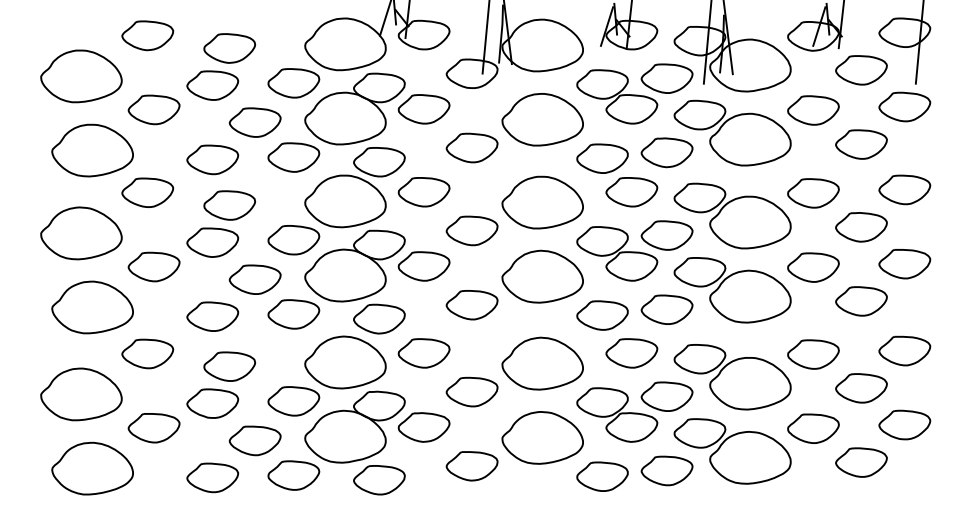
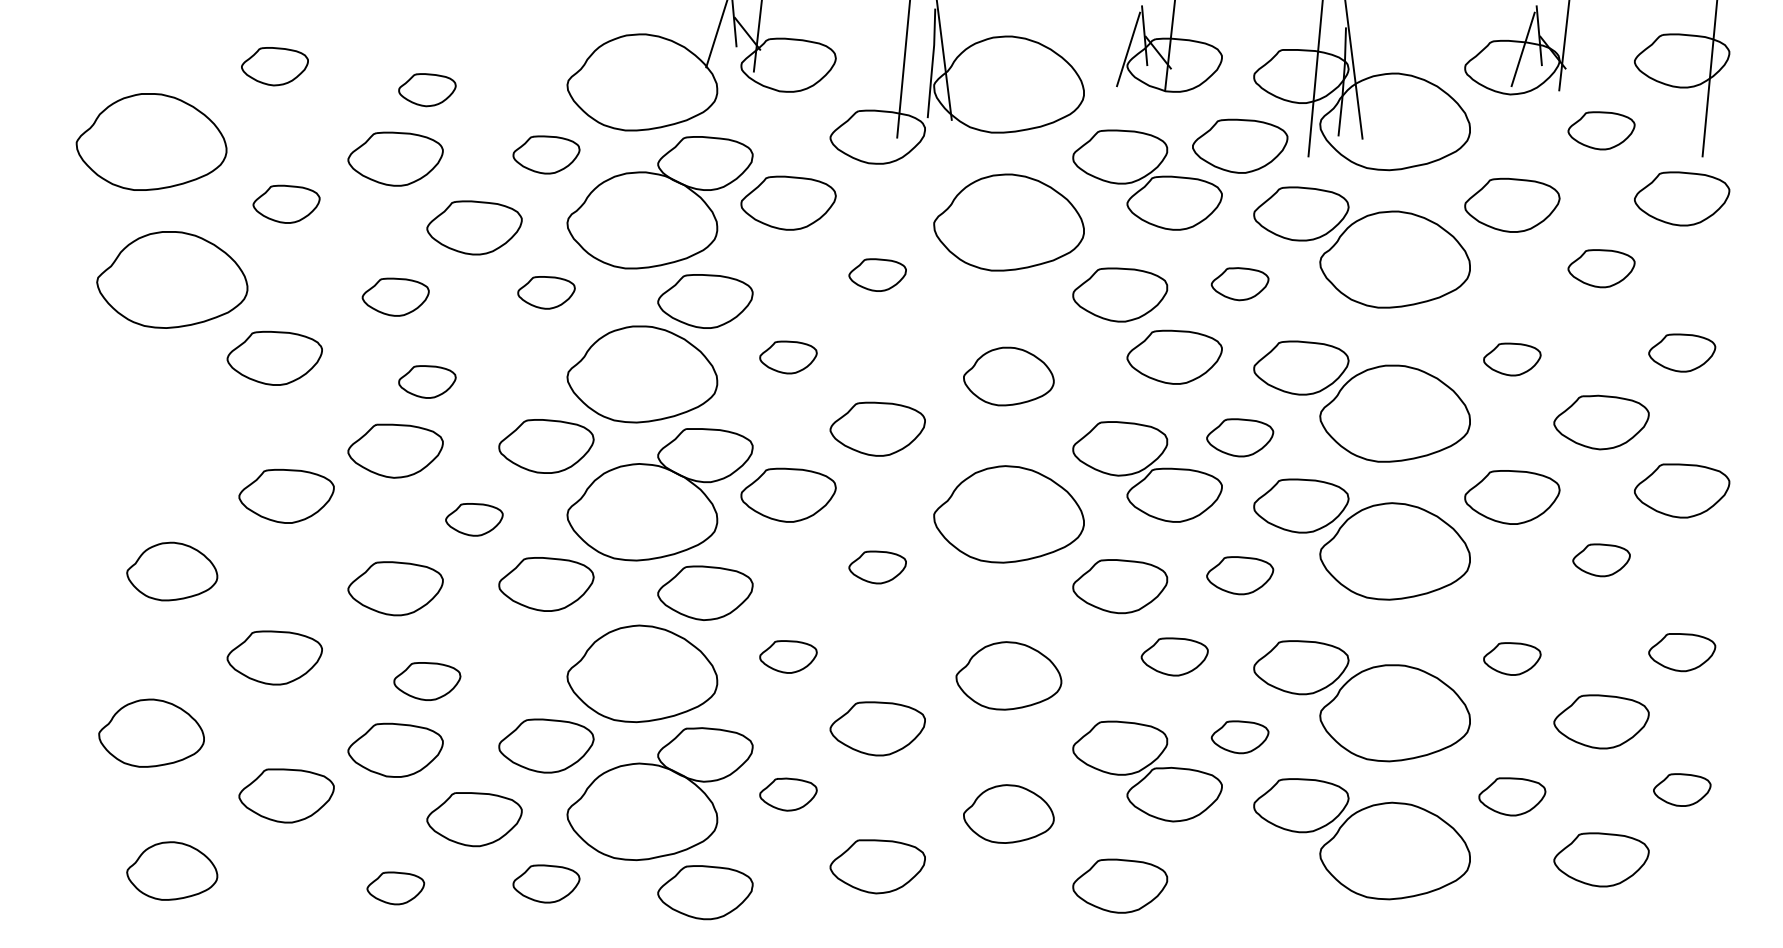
part: (147, 35) -> (274, 65), size x0.7
part: (229, 48) -> (426, 90), size x0.6
part: (861, 70) -> (1601, 131), size x0.7
part: (293, 83) -> (545, 155), size x0.7
part: (153, 109) -> (285, 203), size x0.7
part: (861, 144) -> (1601, 268), size x0.7
part: (471, 147) -> (876, 274), size x0.6
part: (666, 152) -> (1239, 283), size x0.6
part: (293, 157) -> (545, 292), size x0.6
part: (212, 159) -> (395, 296), size x0.7
part: (904, 189) -> (1681, 352), size x0.7
part: (423, 192) -> (787, 357), size x0.6
part: (813, 193) -> (1512, 359), size x0.6
part: (542, 202) -> (1008, 376), size x0.6
part: (229, 205) -> (426, 381), size x0.6
part: (81, 233) -> (151, 434), removed
part: (666, 235) -> (1239, 437), size x0.7
part: (254, 279) -> (473, 519), size x0.6
part: (861, 301) -> (1601, 560), size x0.6
part: (471, 305) -> (876, 567), size x0.6
part: (92, 307) -> (172, 571), size x0.6
part: (666, 309) -> (1239, 575), size x0.7
part: (904, 350) -> (1681, 651), size x0.7
part: (423, 353) -> (787, 657), size x0.6
part: (631, 353) -> (1174, 657), size x0.7
part: (813, 354) -> (1512, 658), size x0.6
part: (542, 363) -> (1008, 675), size x0.7
part: (229, 366) -> (426, 681), size x0.7
part: (81, 394) -> (151, 733), size x0.7
part: (666, 396) -> (1239, 737), size x0.6
part: (904, 424) -> (1681, 789), size x0.6
part: (423, 427) -> (787, 794), size x0.6
part: (813, 428) -> (1512, 796), size x0.7
part: (542, 437) -> (1008, 813), size x0.6
part: (92, 468) -> (172, 870), size x0.6
part: (666, 470) -> (1239, 874), removed
part: (293, 475) -> (545, 883), size x0.7
part: (212, 477) -> (395, 887), size x0.6

